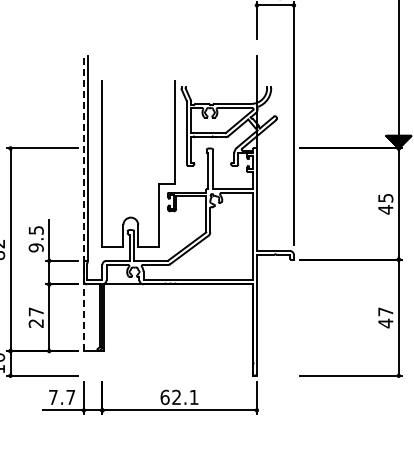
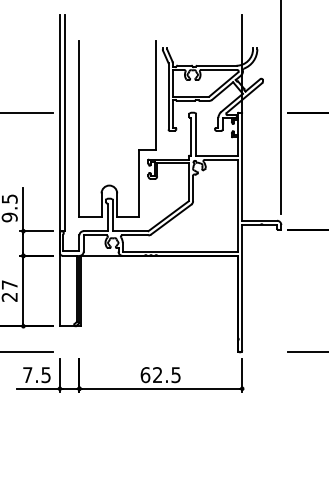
line: (83, 203) -> (59, 170), dashed -> solid
text: (70, 397) -> (45, 375), 7.7 -> 7.5
text: (193, 397) -> (175, 375), 62.1 -> 62.5

